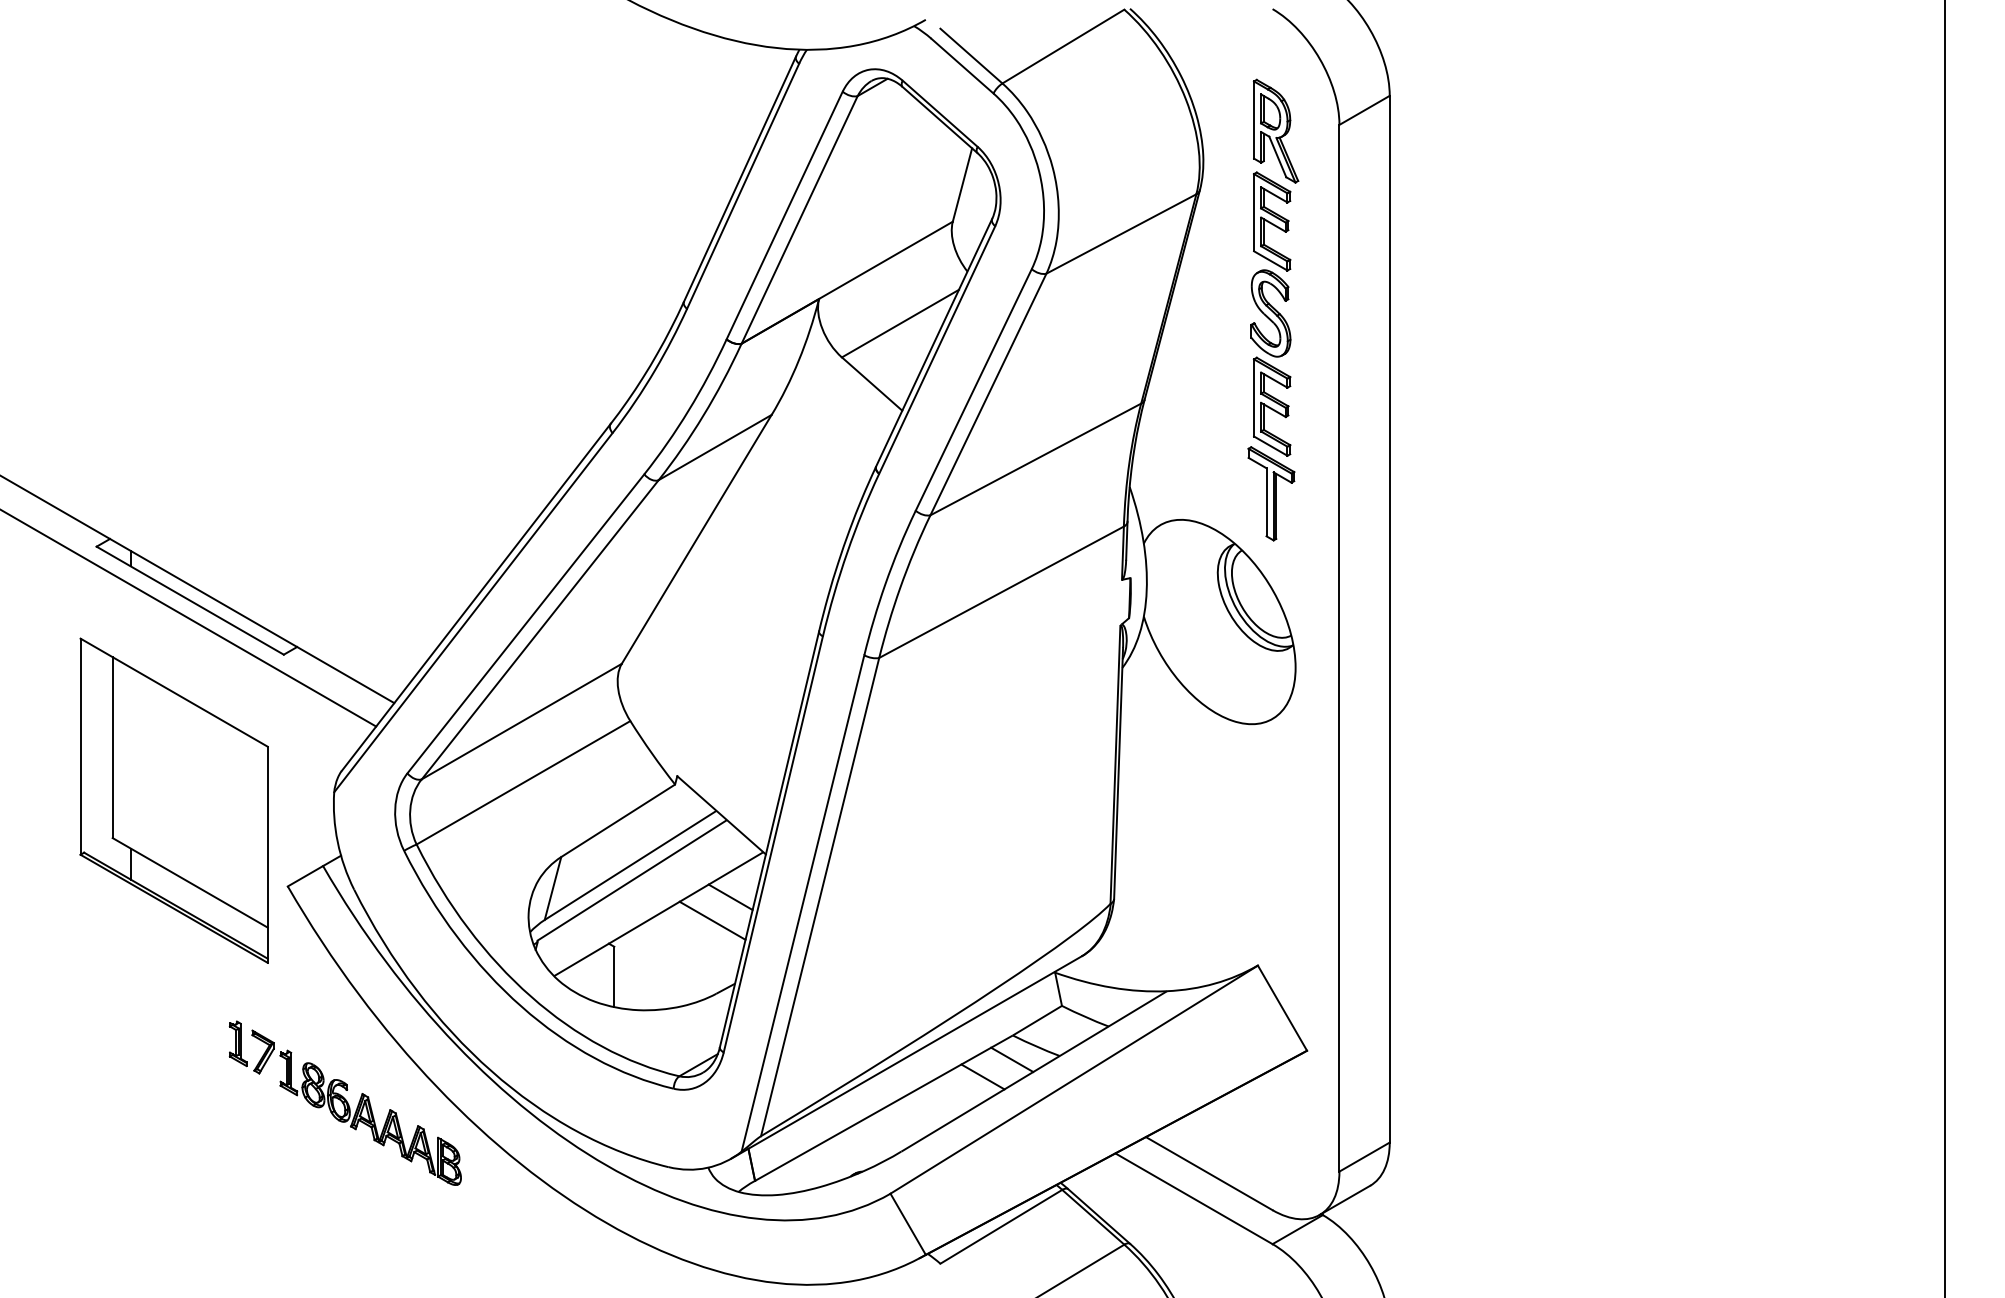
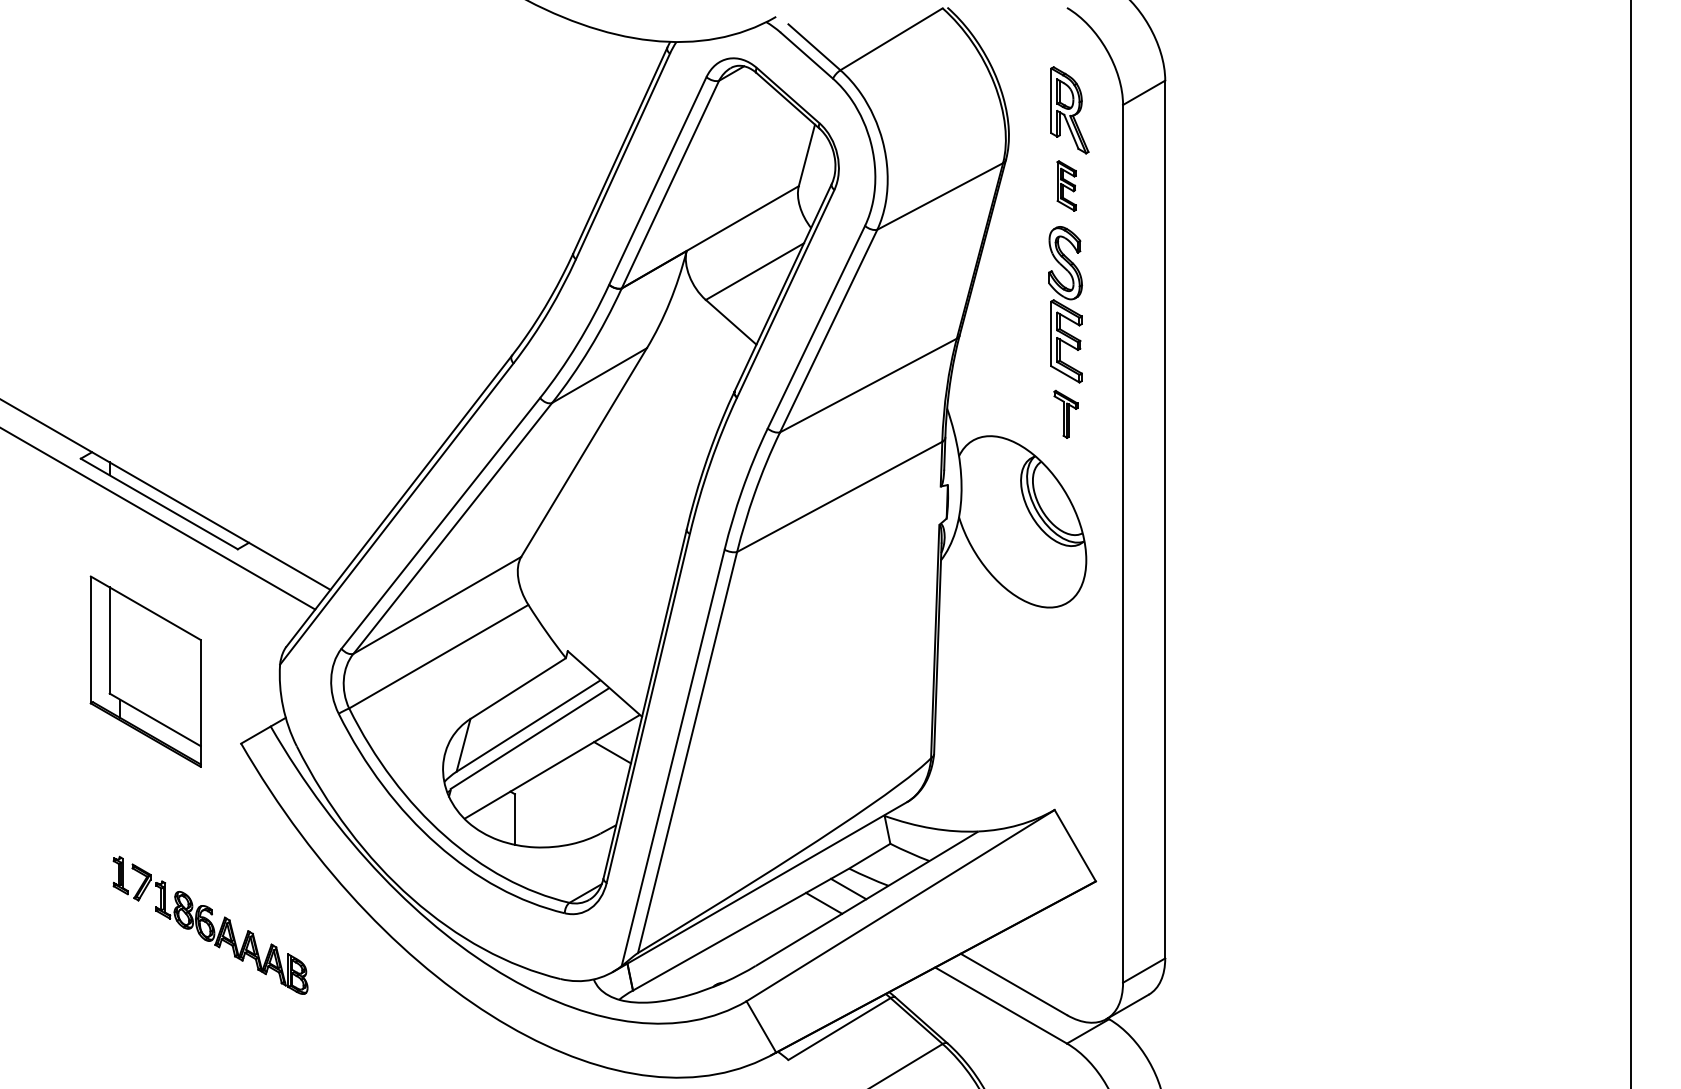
part: (1272, 221) -> (1066, 185), size x0.6
part: (1271, 493) -> (1066, 414), size x0.6
part: (173, 800) -> (145, 671), size x0.7
line: (712, 920) -> (597, 772), removed
part: (344, 1102) -> (209, 924), moved

